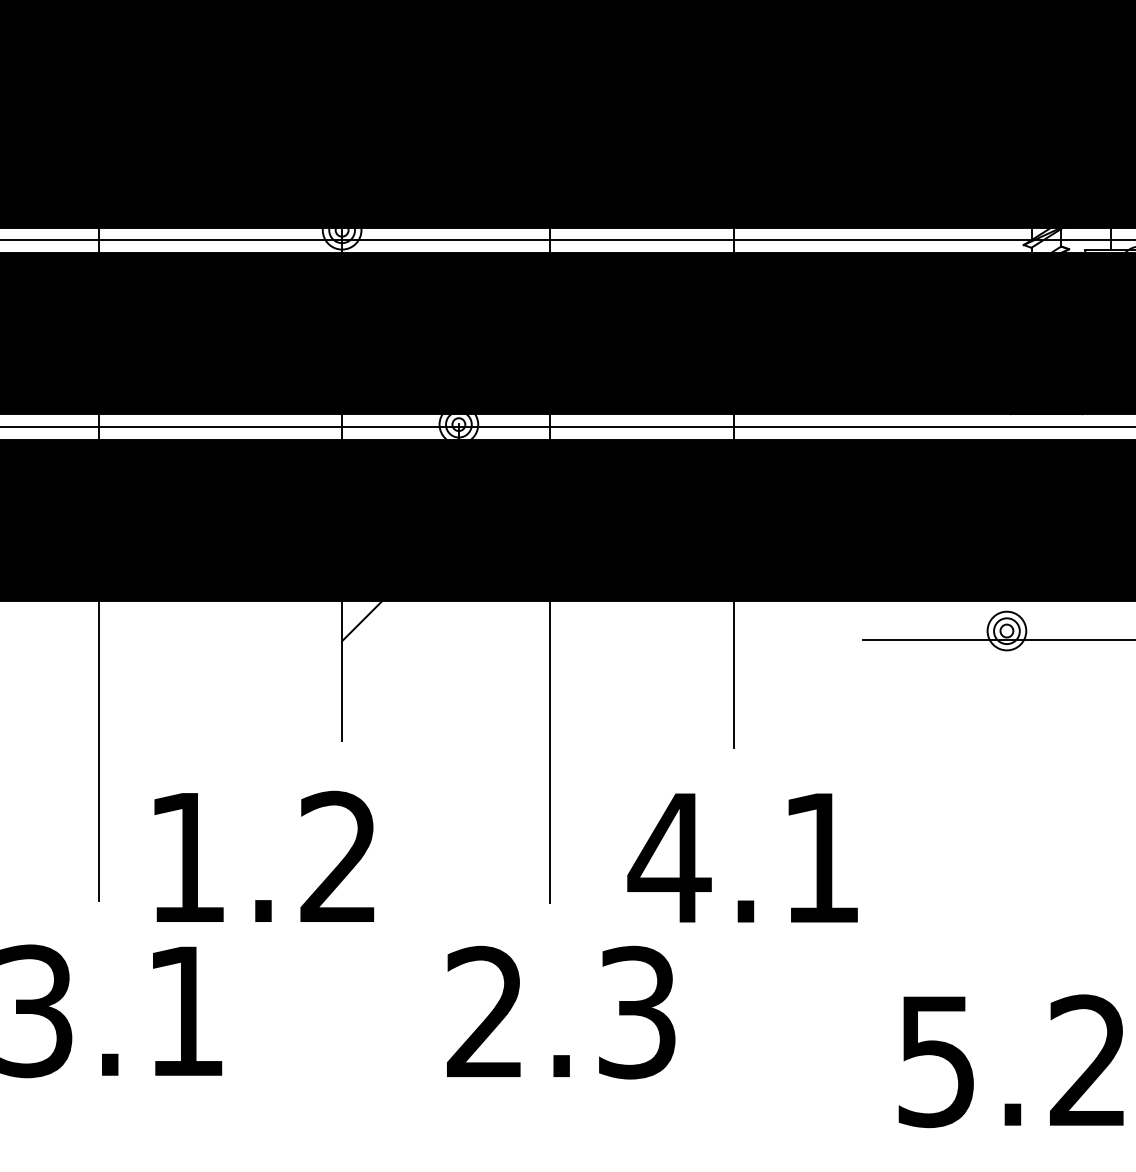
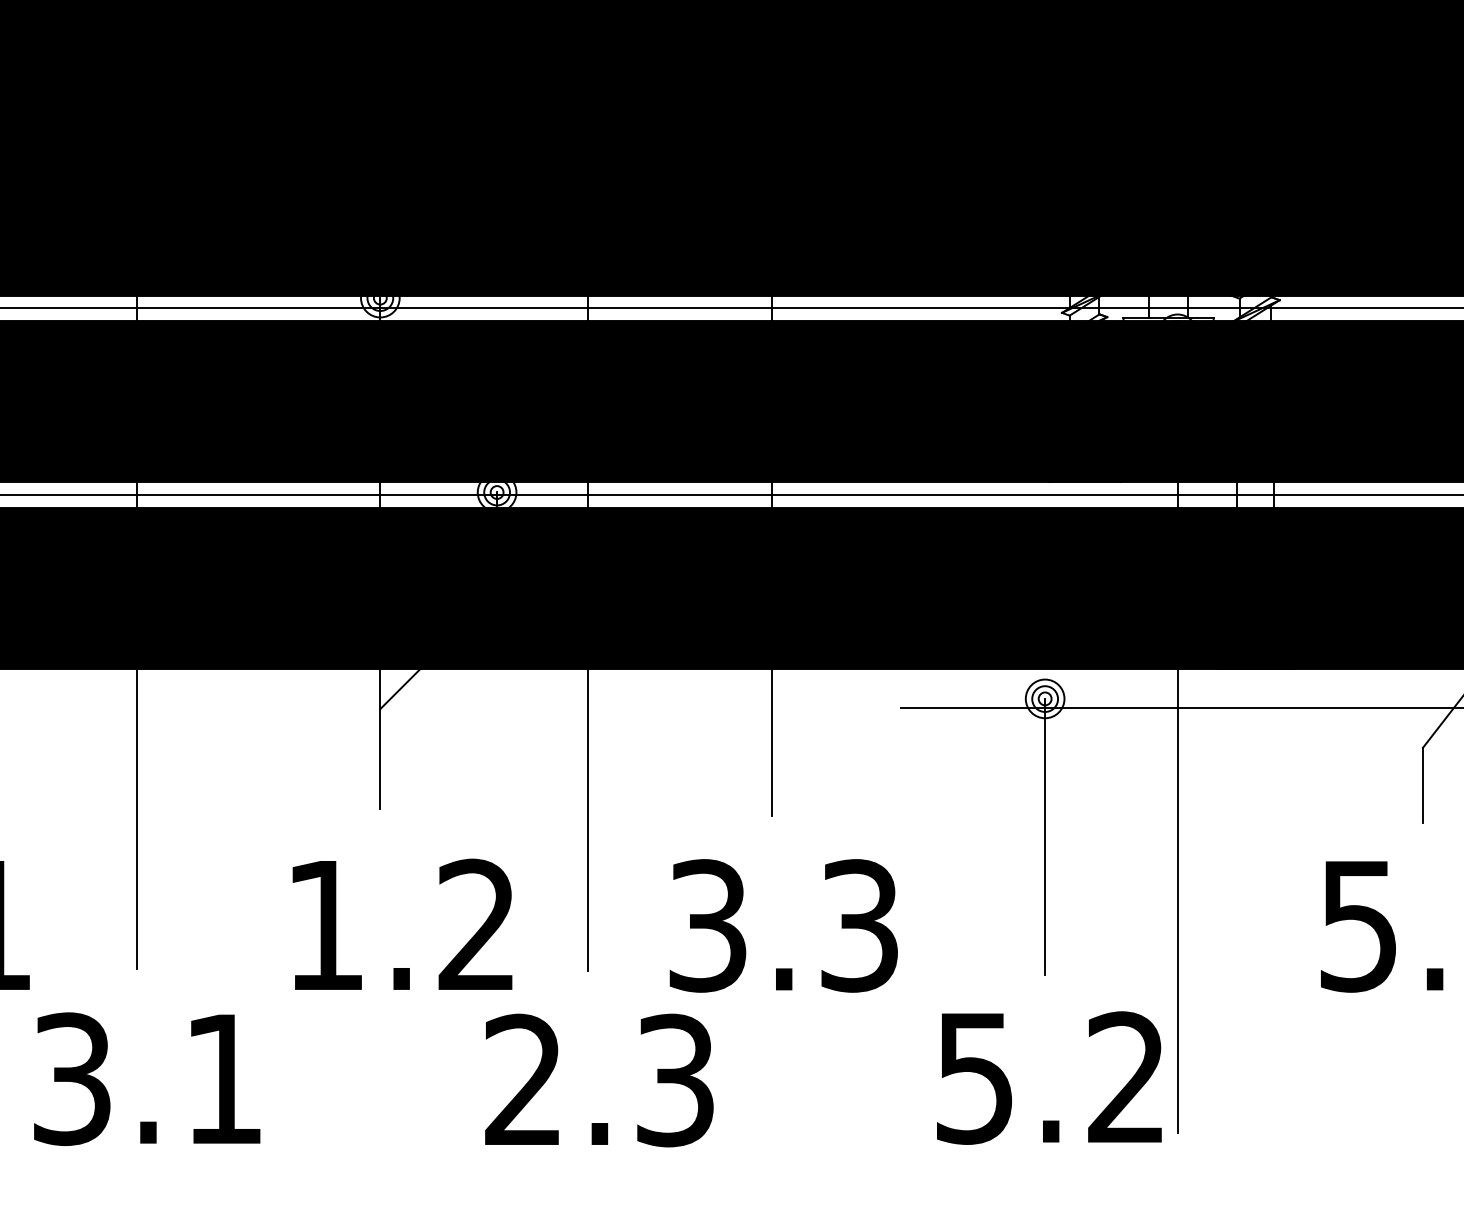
line: (1007, 768) -> (1045, 836), added
text: (264, 855) -> (402, 923), moved
text: (743, 857) -> (781, 925), 4.1 -> 3.3
text: (1011, 1060) -> (1049, 1077), moved

